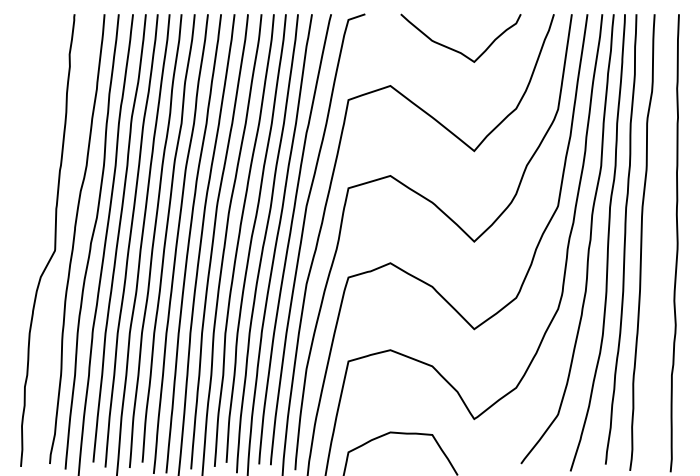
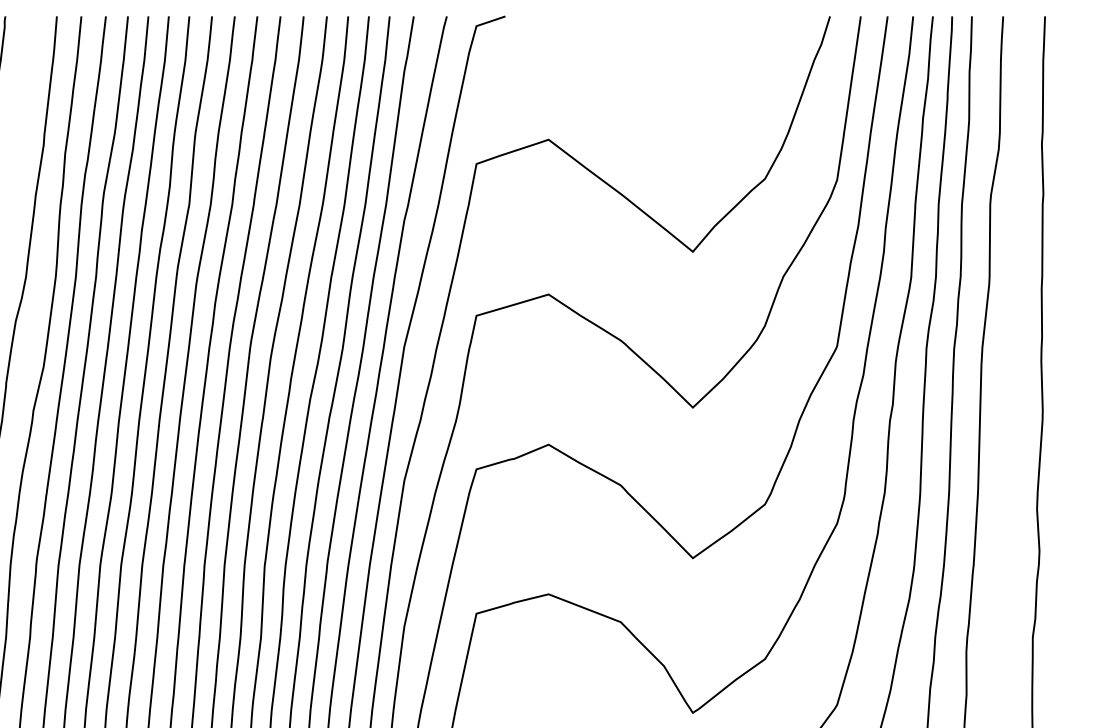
curve: (455, 49) -> (660, 77), removed

